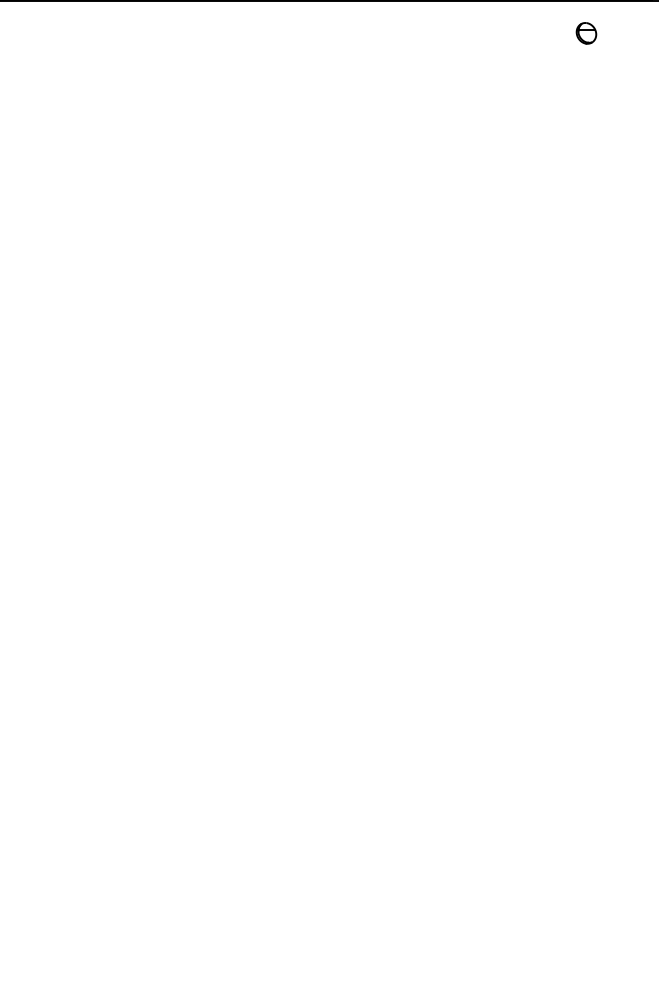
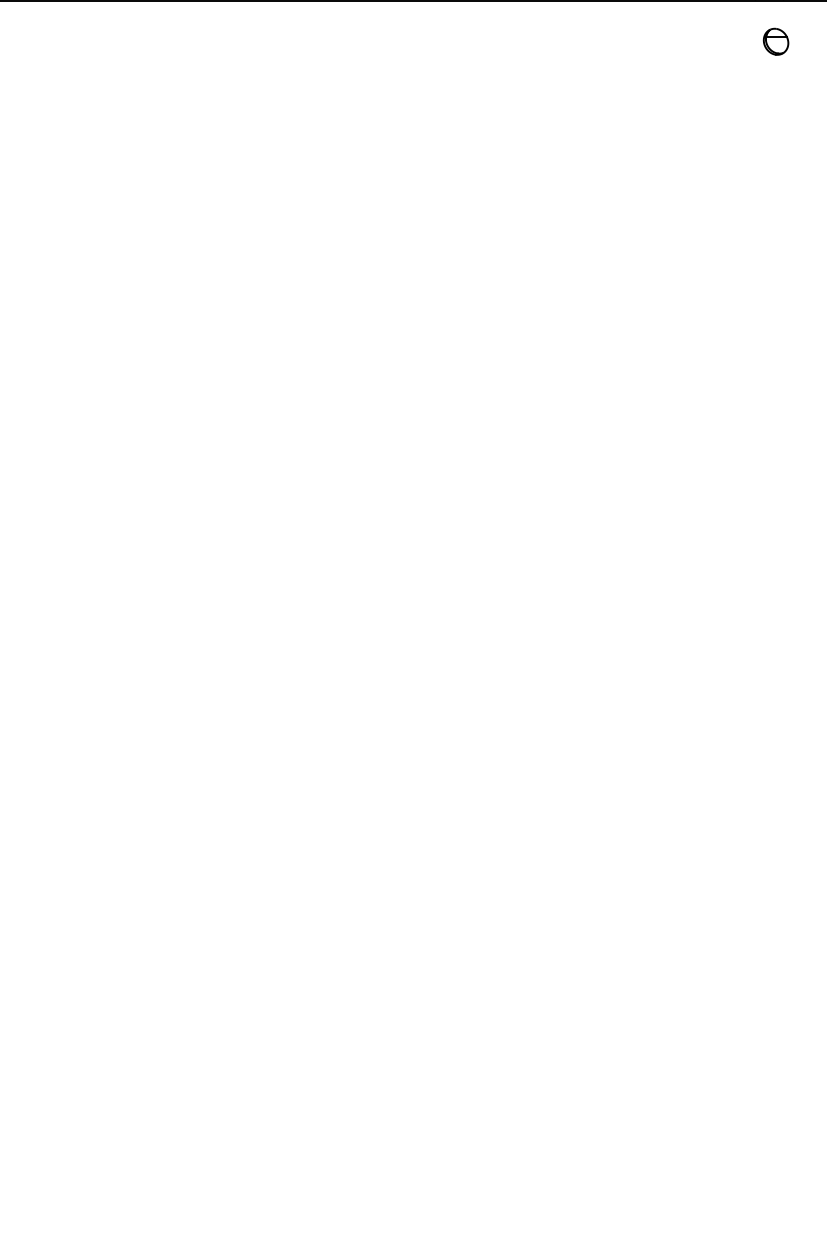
part: (586, 33) -> (776, 41), moved

